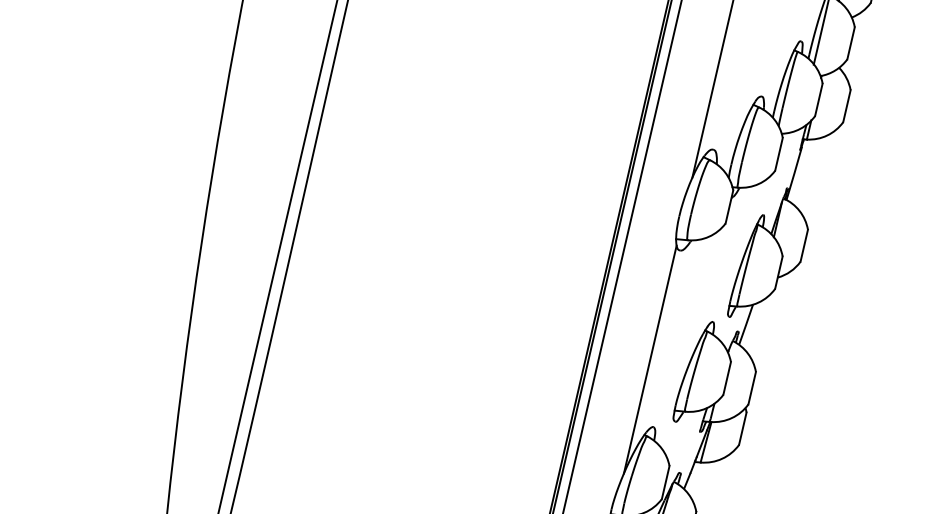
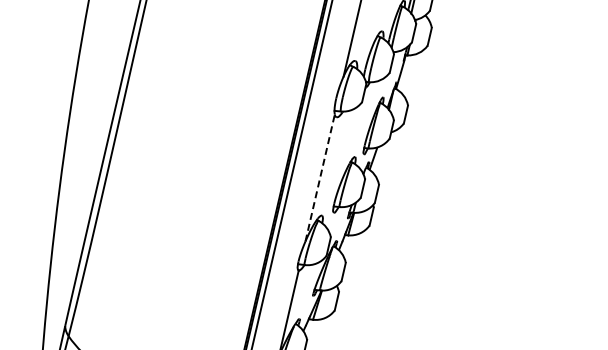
line: (650, 358) -> (320, 177), solid -> dashed

